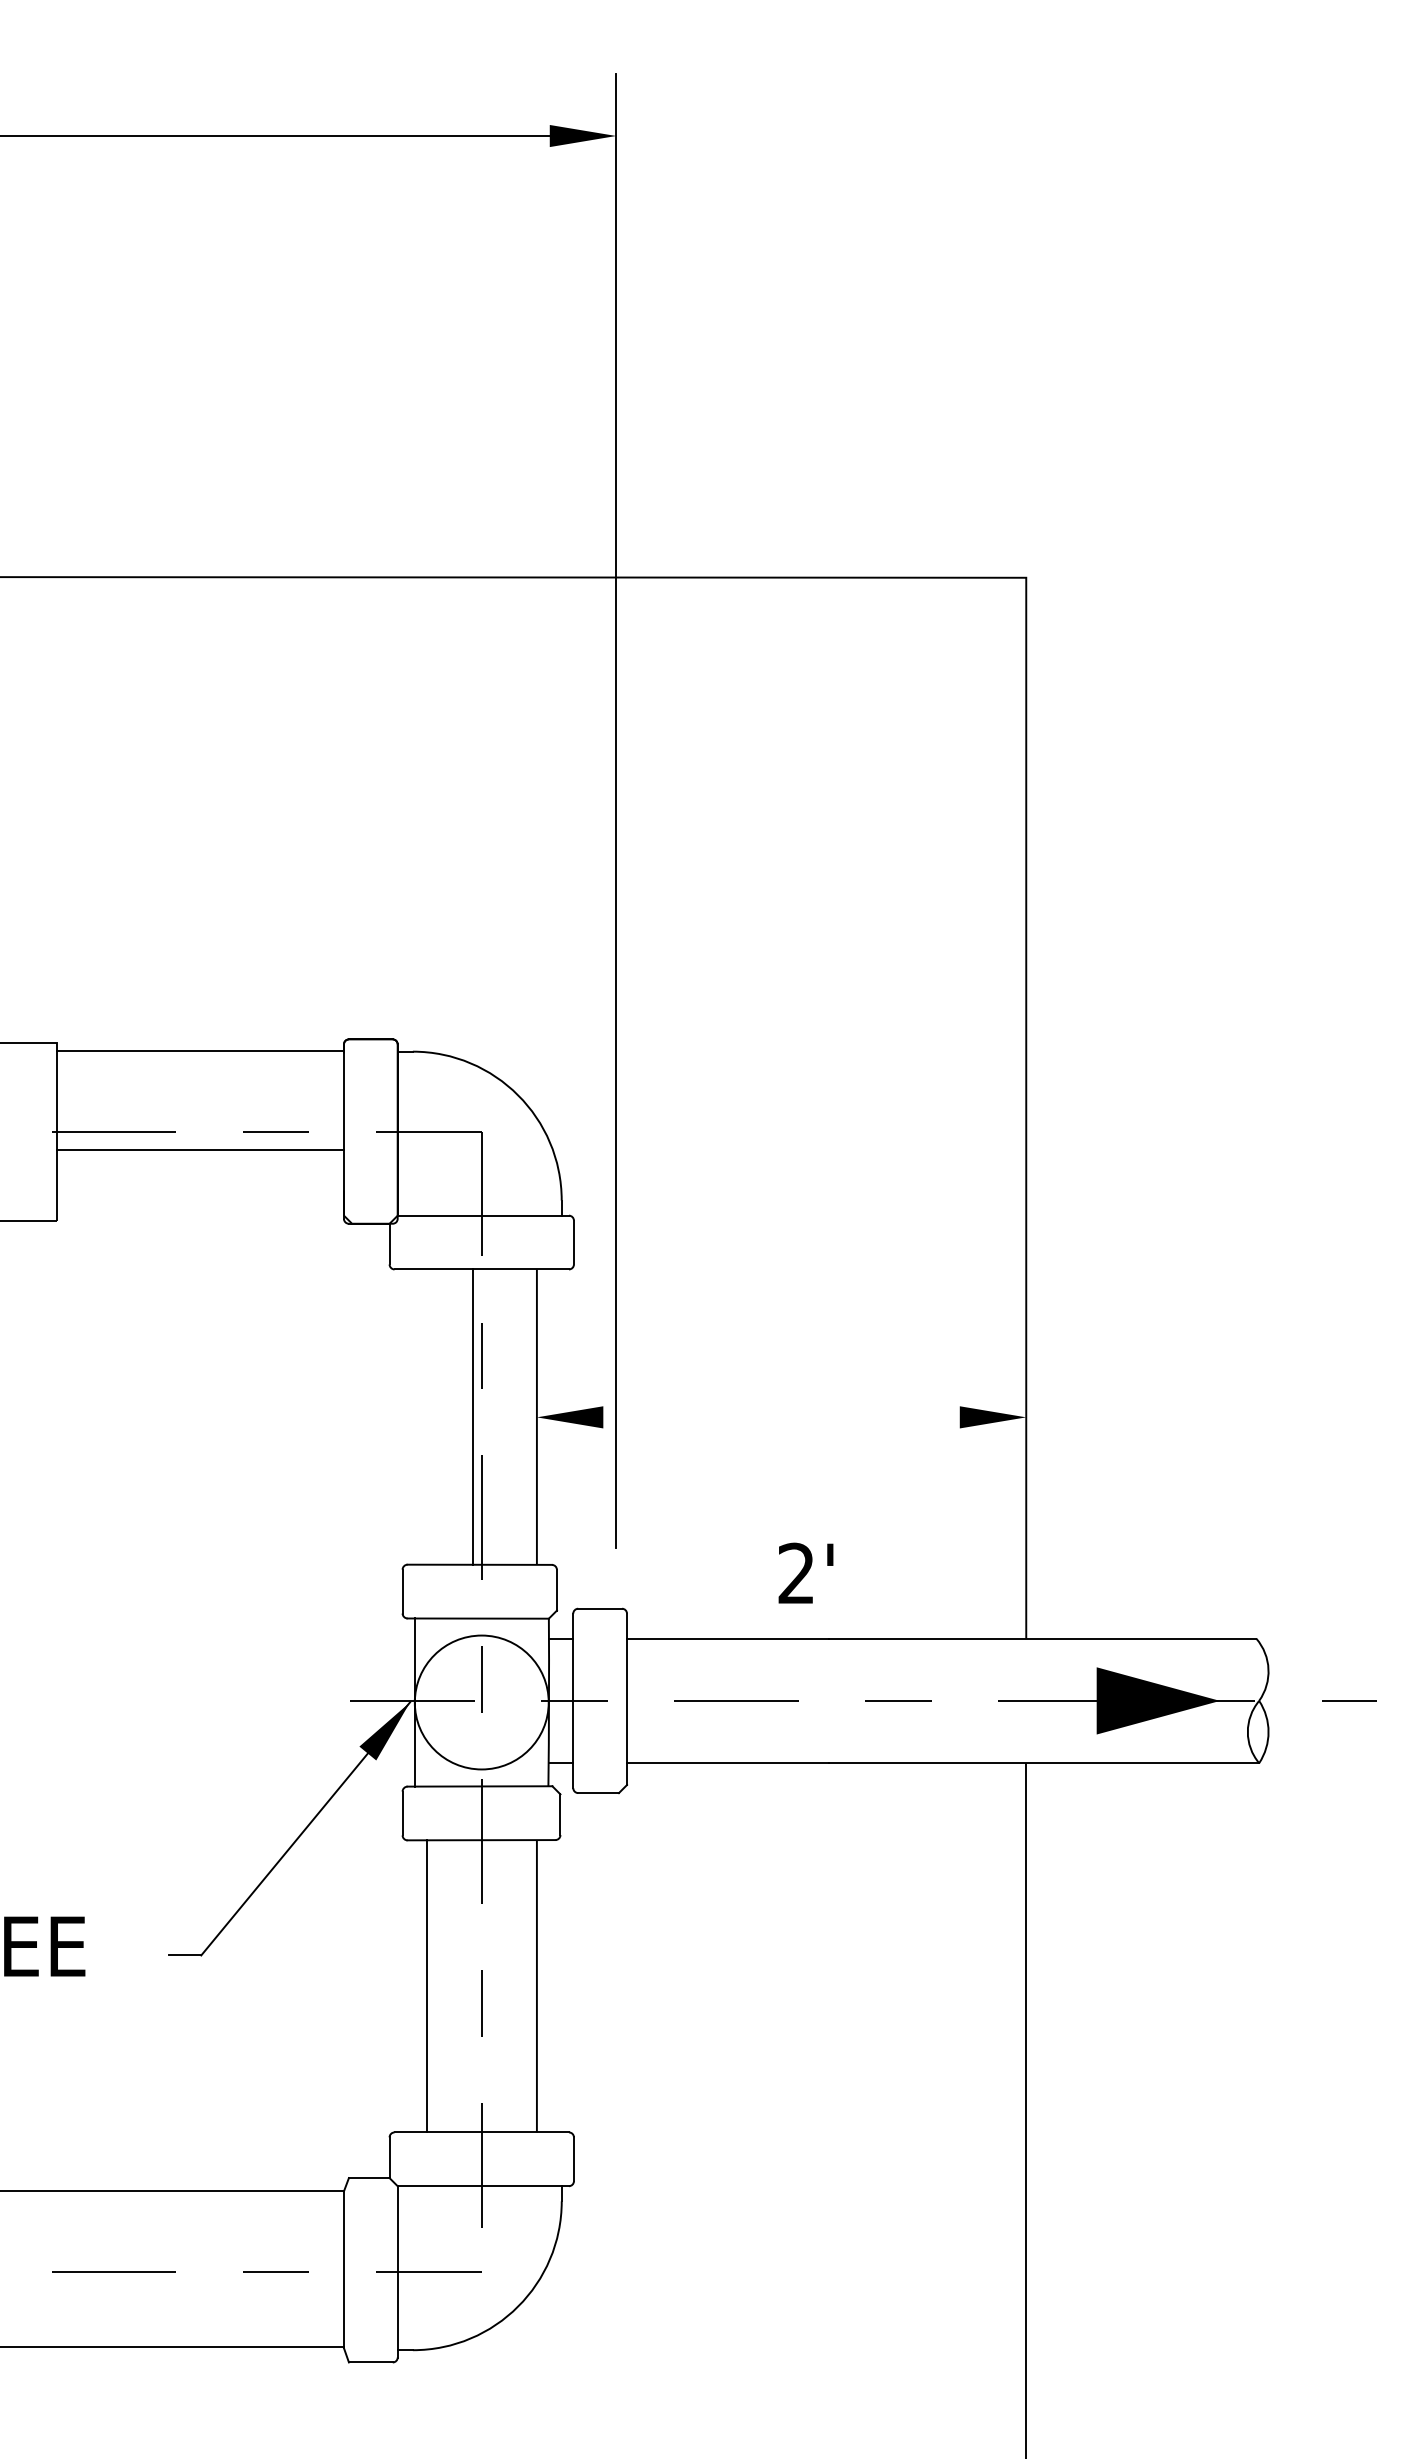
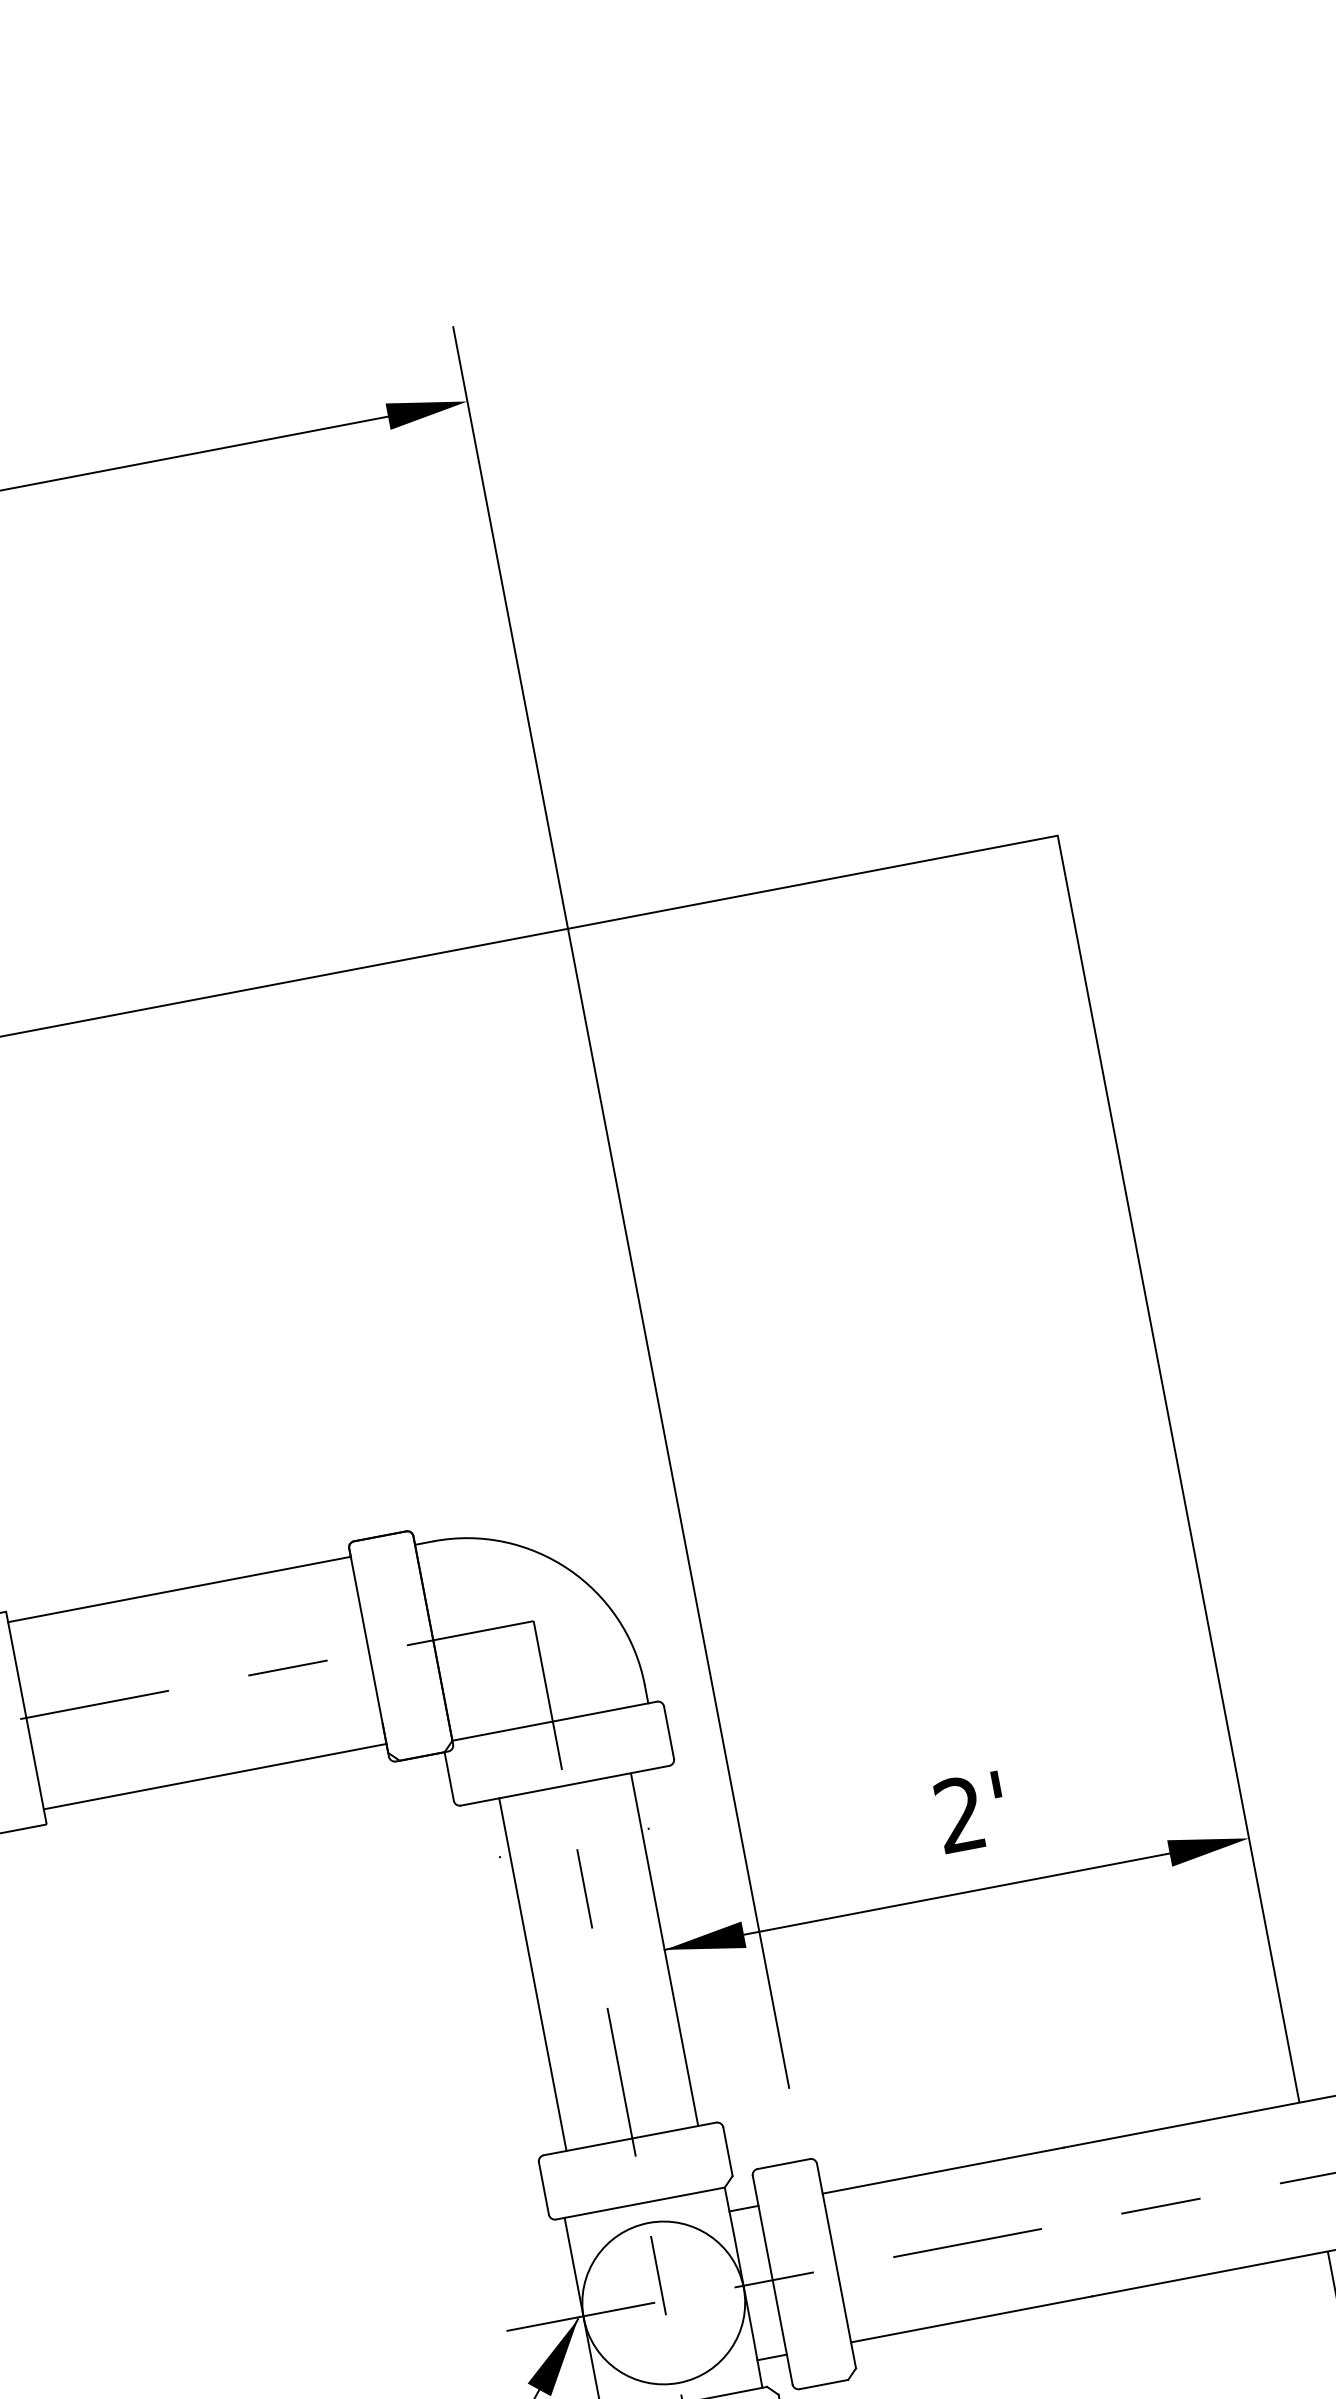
line: (200, 1150) -> (215, 1777), moved
line: (472, 1416) -> (532, 1973), moved
line: (750, 1417) -> (919, 1901), added
text: (805, 1572) -> (970, 1811), moved

